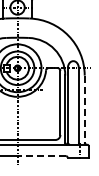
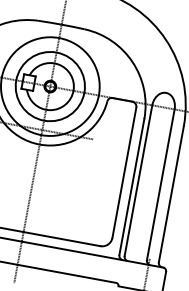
line: (84, 109) -> (170, 195), dashed -> solid
line: (41, 156) -> (66, 274), dashed -> solid

